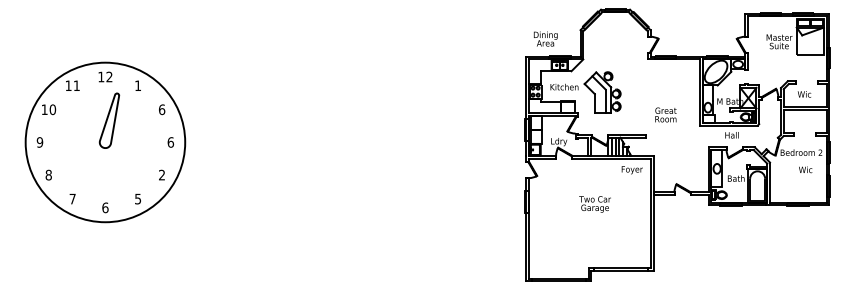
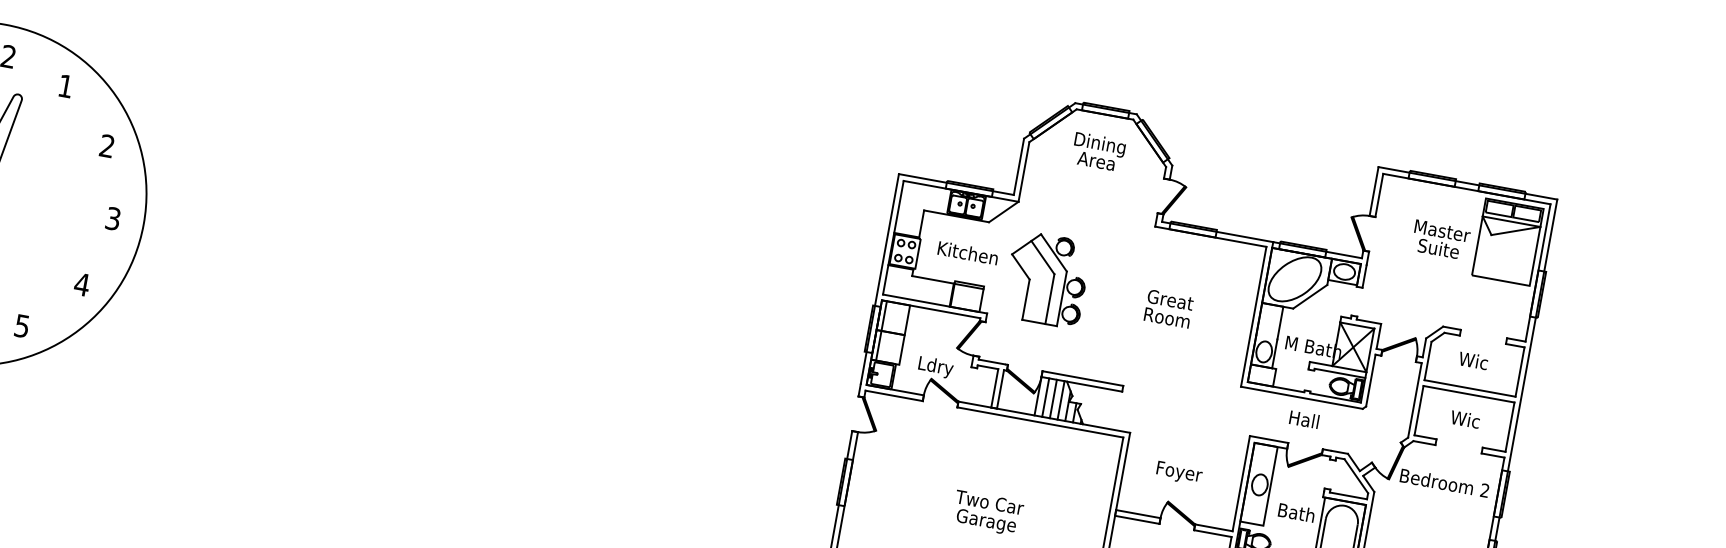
text: (545, 38) -> (1098, 150), moved
text: (162, 109) -> (108, 145), 6 -> 2
text: (665, 114) -> (1168, 307), moved
text: (170, 142) -> (112, 218), 6 -> 3
text: (805, 169) -> (1465, 418), moved
text: (631, 170) -> (1177, 473), moved
text: (161, 174) -> (81, 283), 2 -> 4

